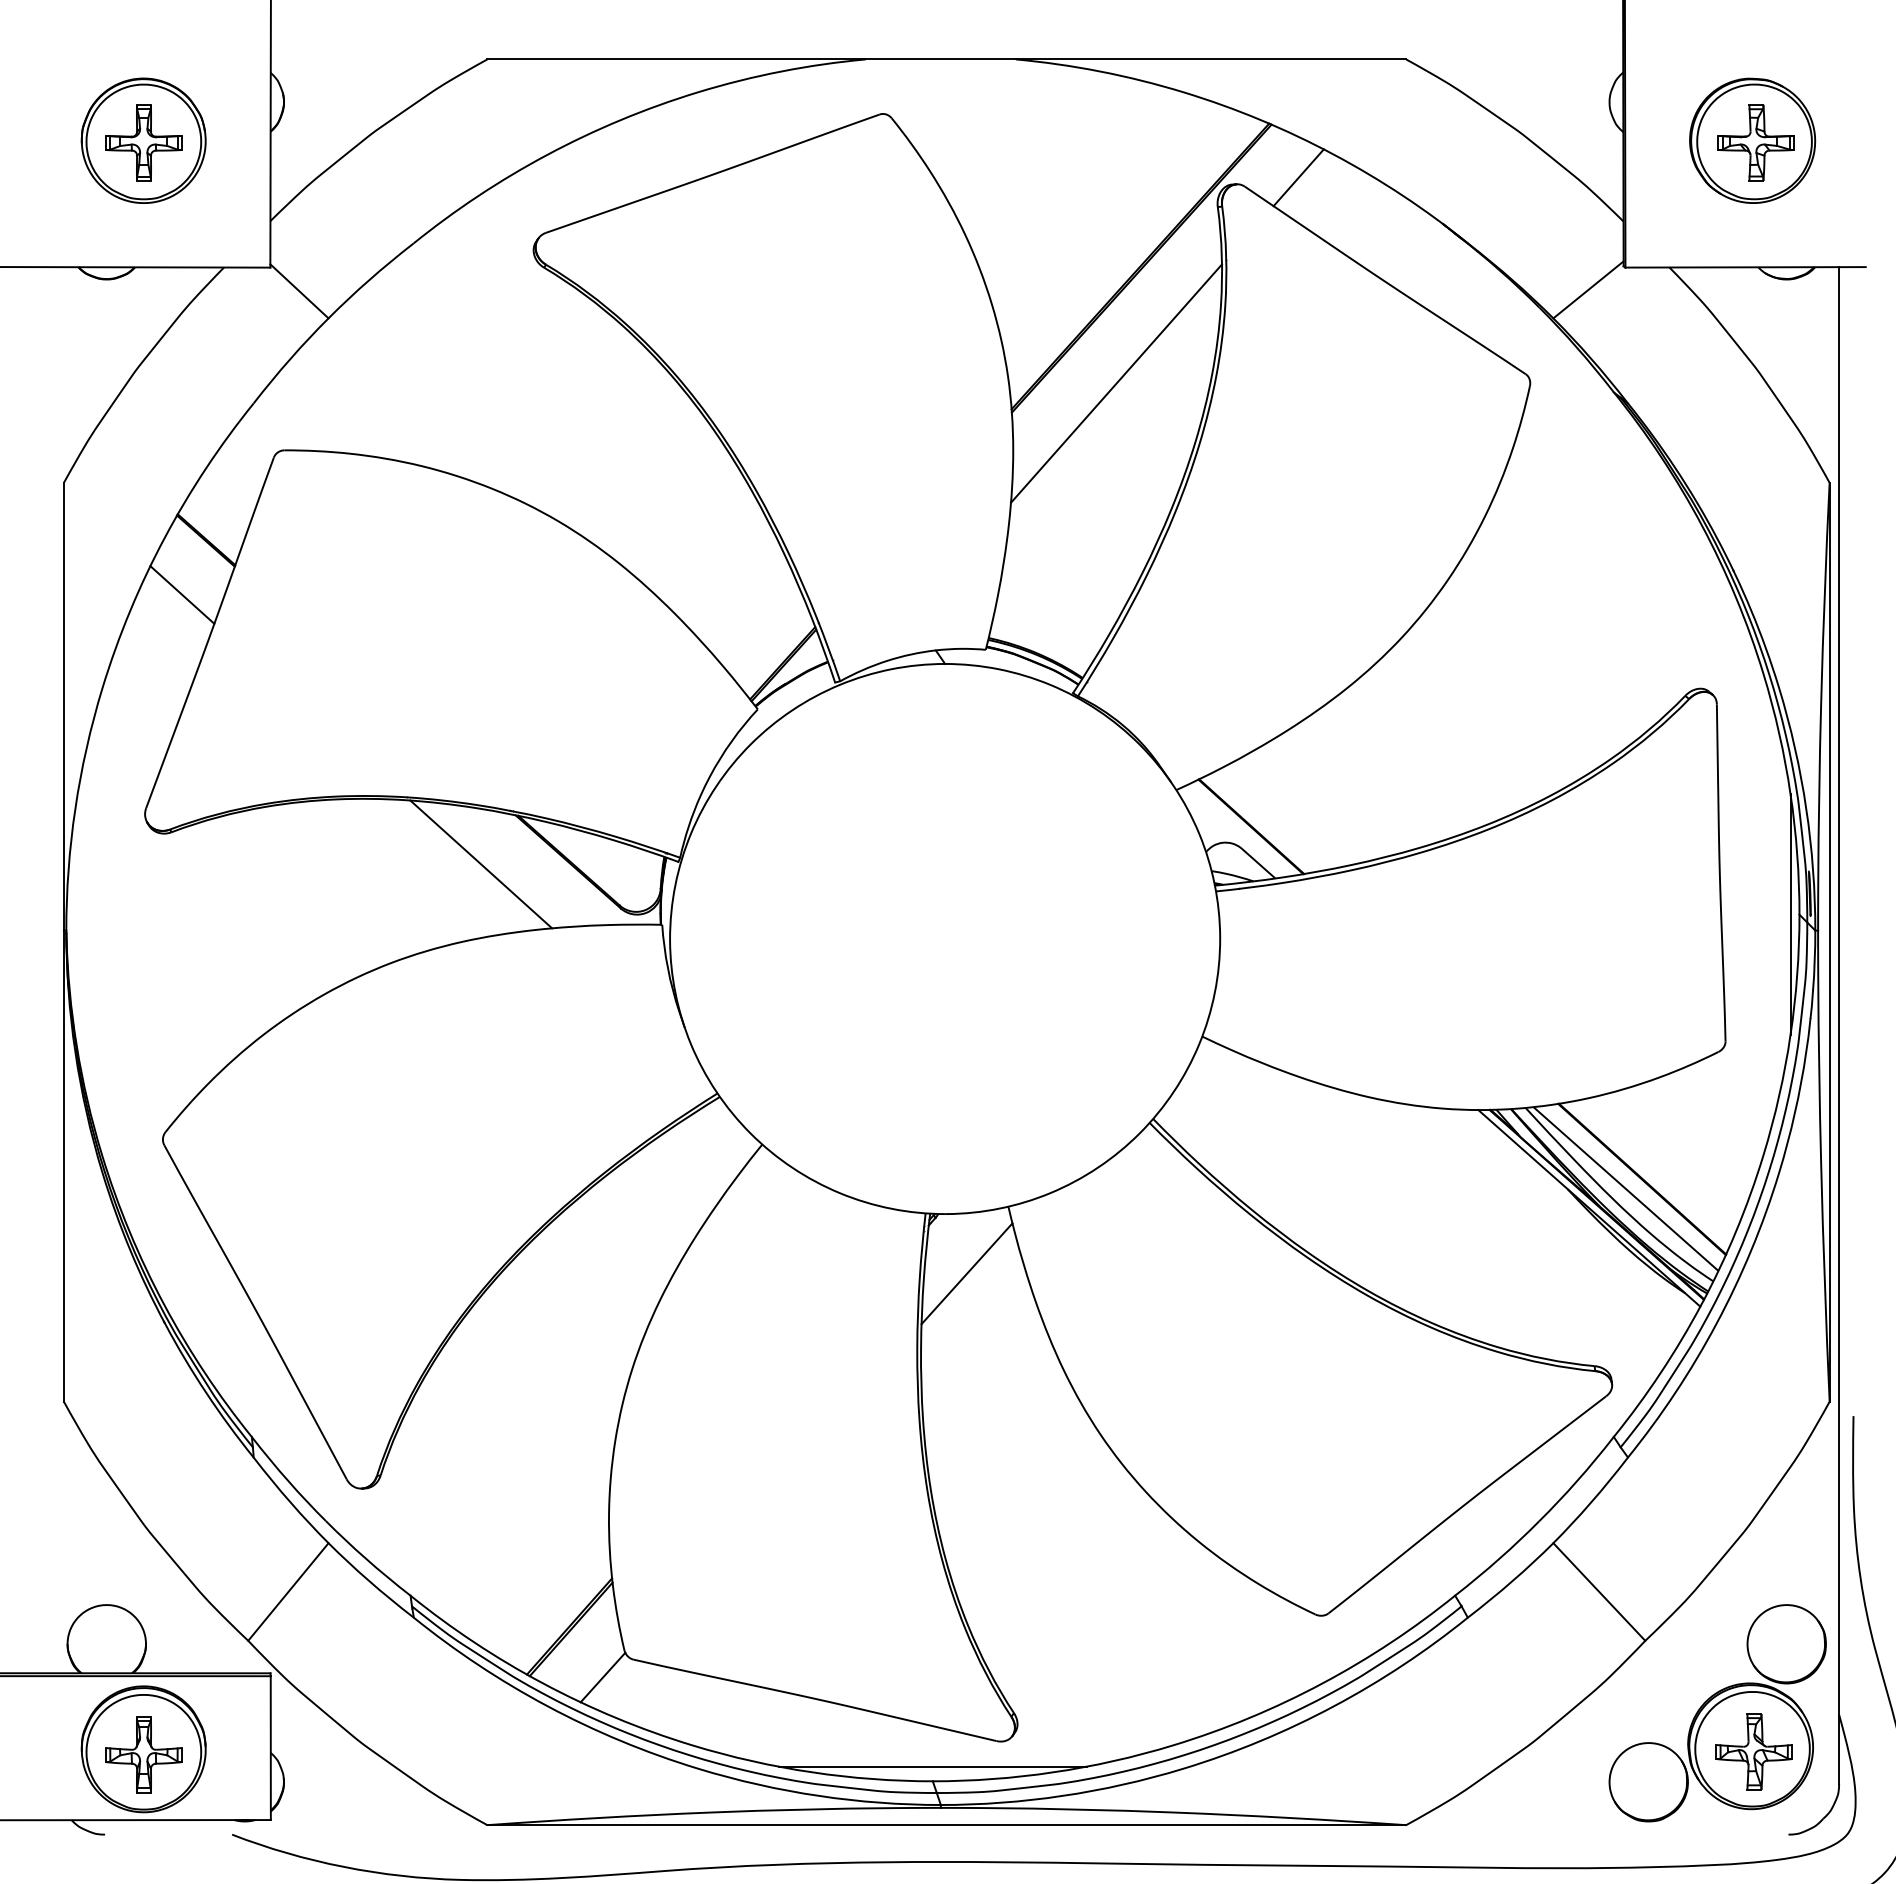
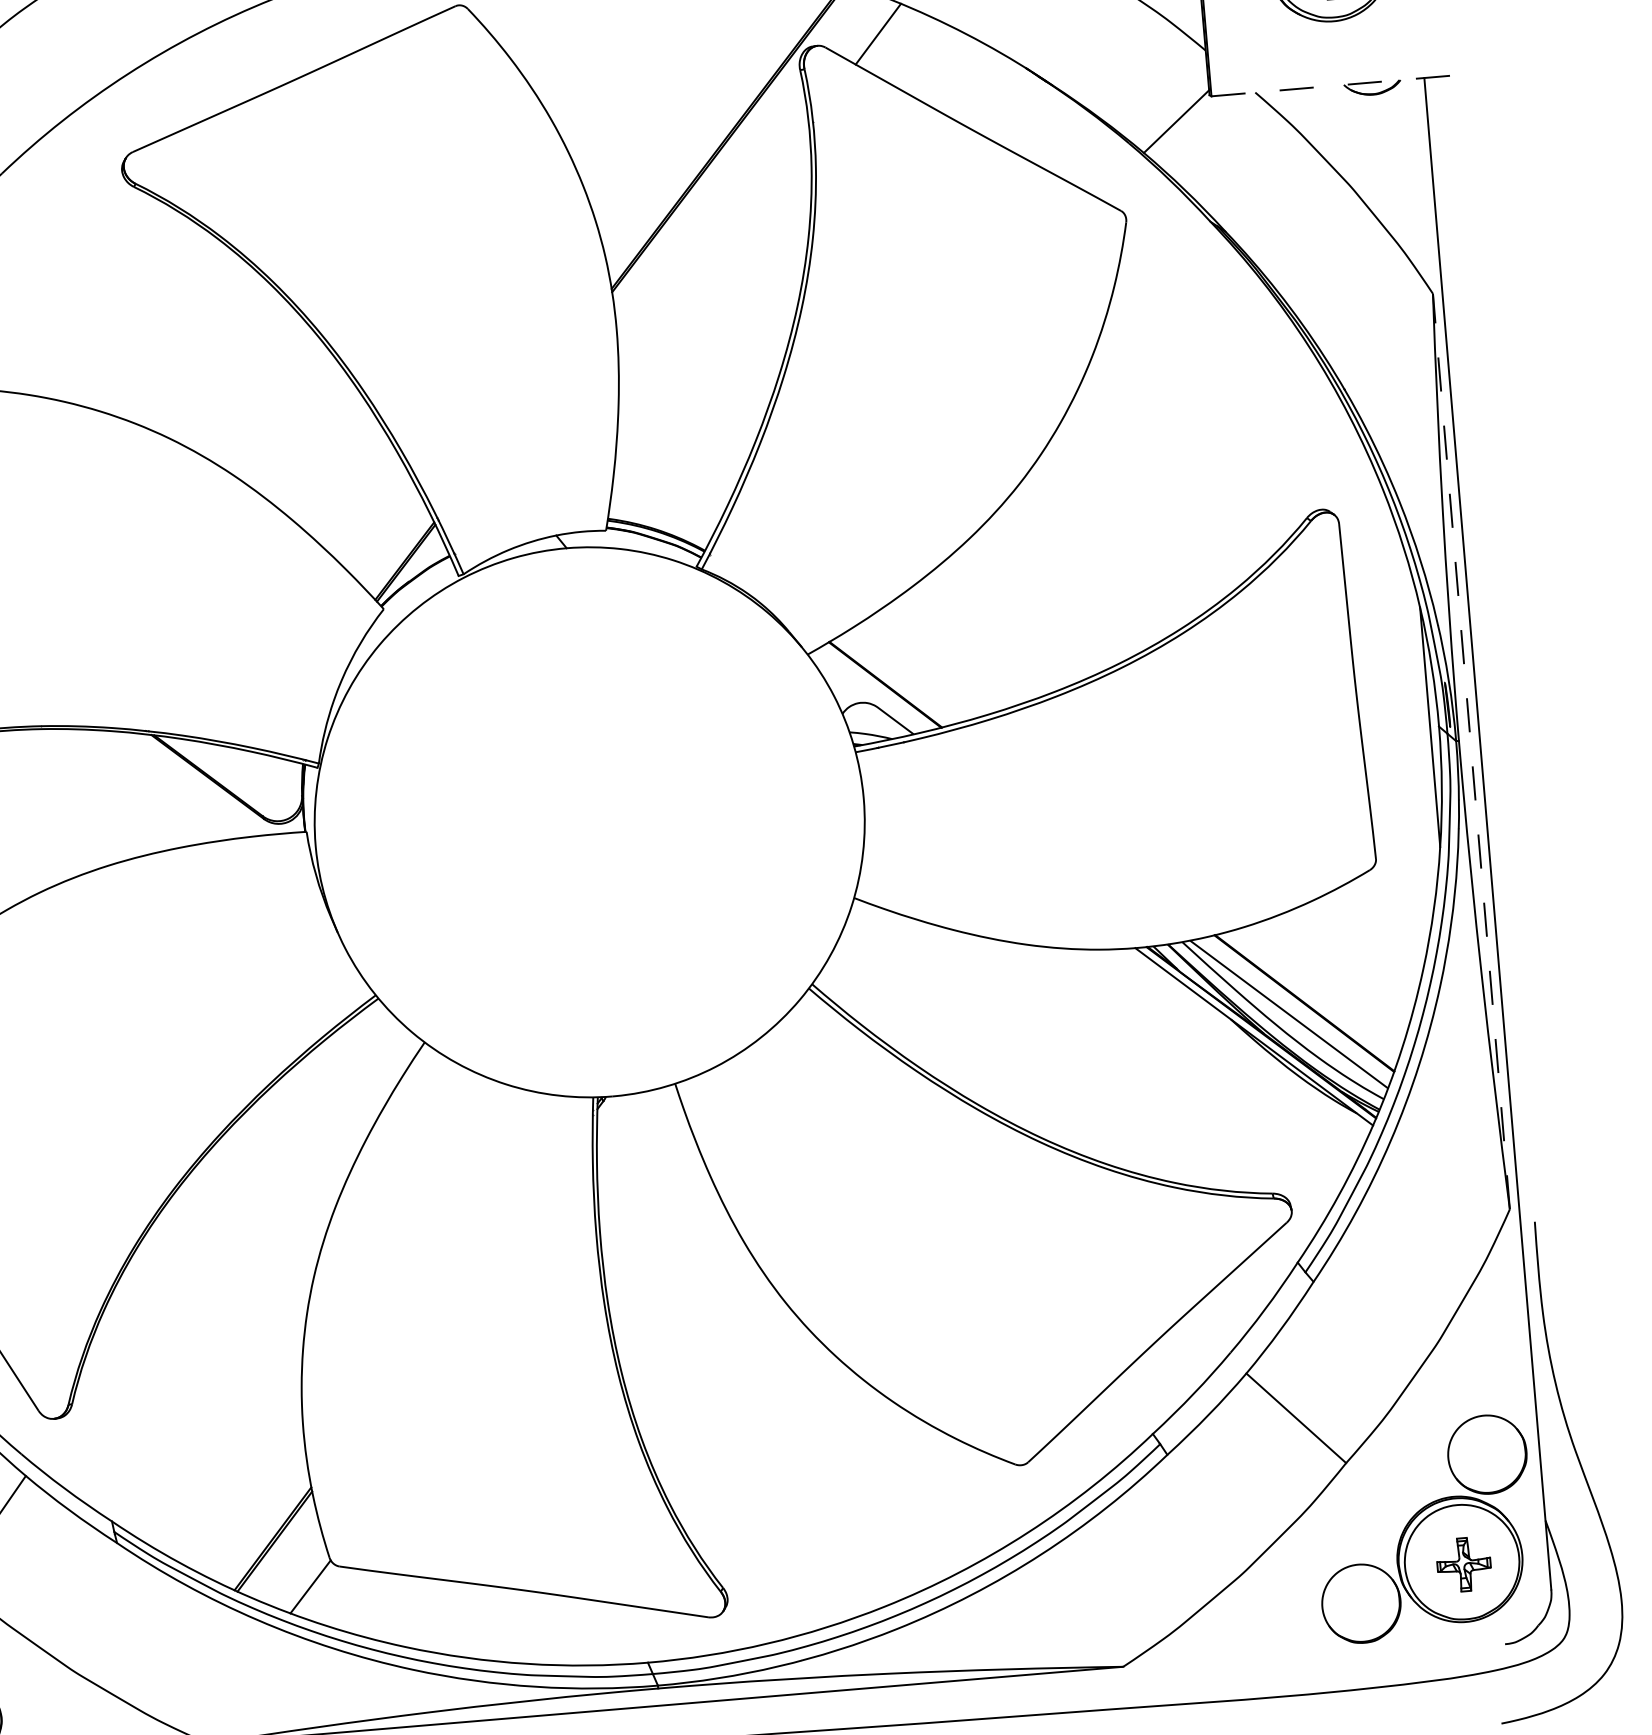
line: (1746, 267) -> (1332, 86), solid -> dashed
line: (1116, 383) -> (714, 254), removed
line: (481, 864) -> (121, 786), removed
line: (1829, 941) -> (1471, 750), solid -> dashed
line: (966, 1273) -> (639, 1153), removed
part: (1753, 1751) -> (1463, 1564), size x0.7
line: (932, 1766) -> (646, 1647), removed

